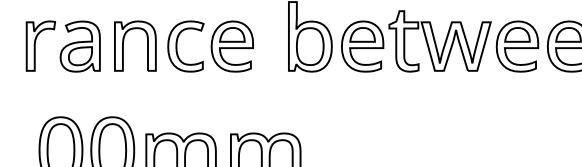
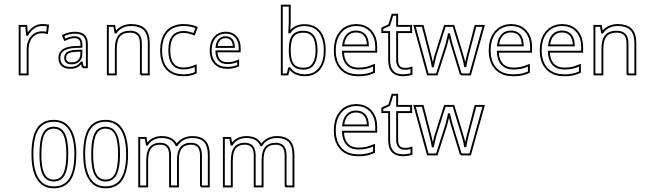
part: (79, 46) -> (72, 50), size x0.7
part: (231, 46) -> (224, 50), size x0.7
part: (424, 117) -> (417, 121), added

